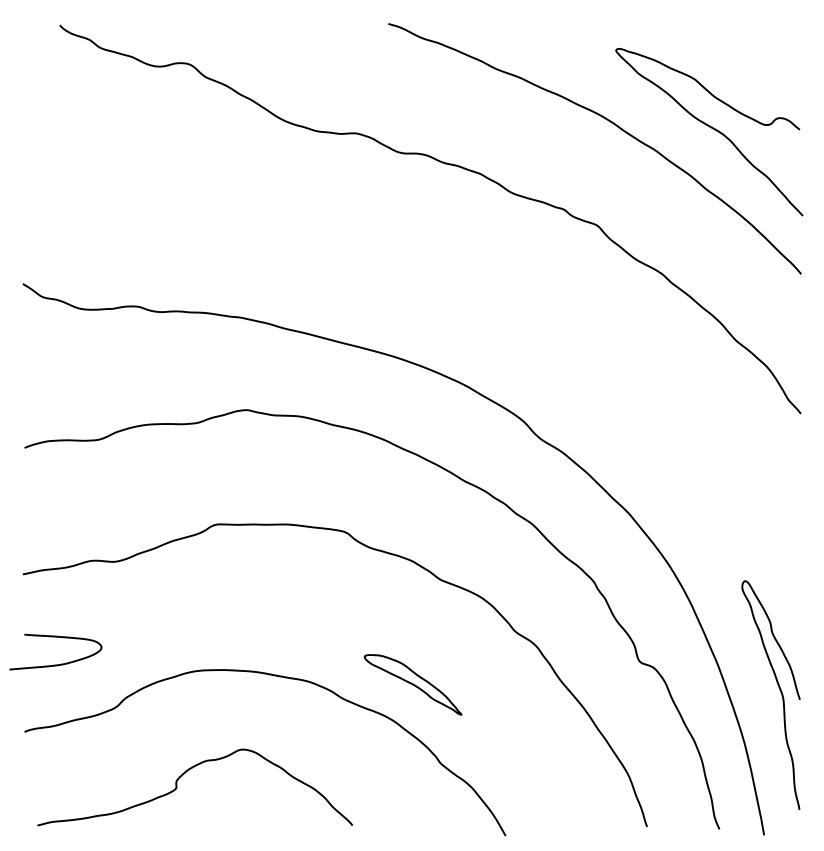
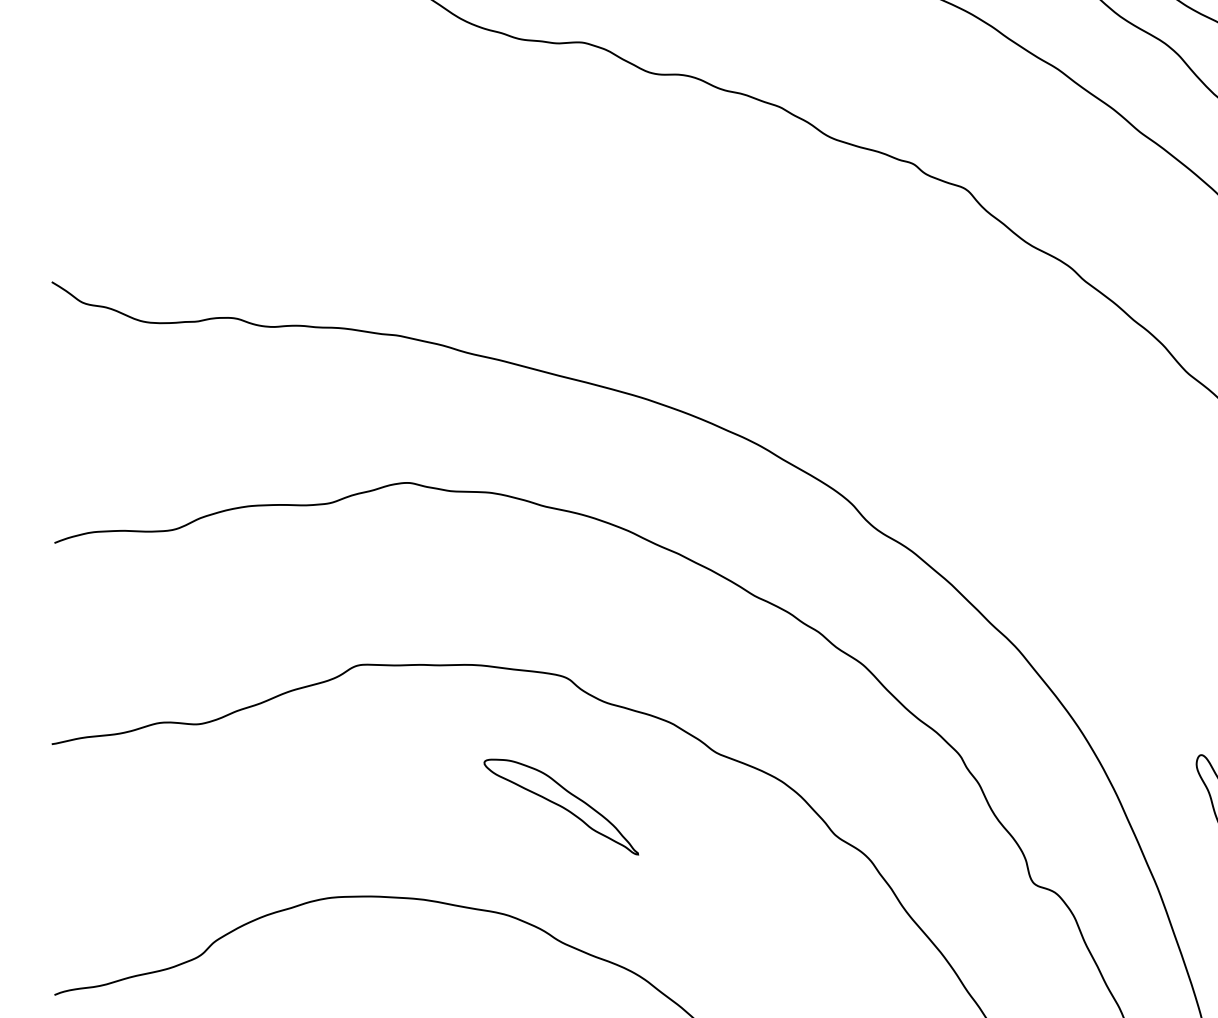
curve: (60, 663) -> (111, 886), removed
part: (413, 684) -> (562, 806), moved

